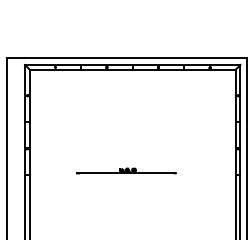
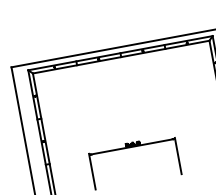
line: (76, 192) -> (92, 171), added
line: (176, 193) -> (178, 156), added

